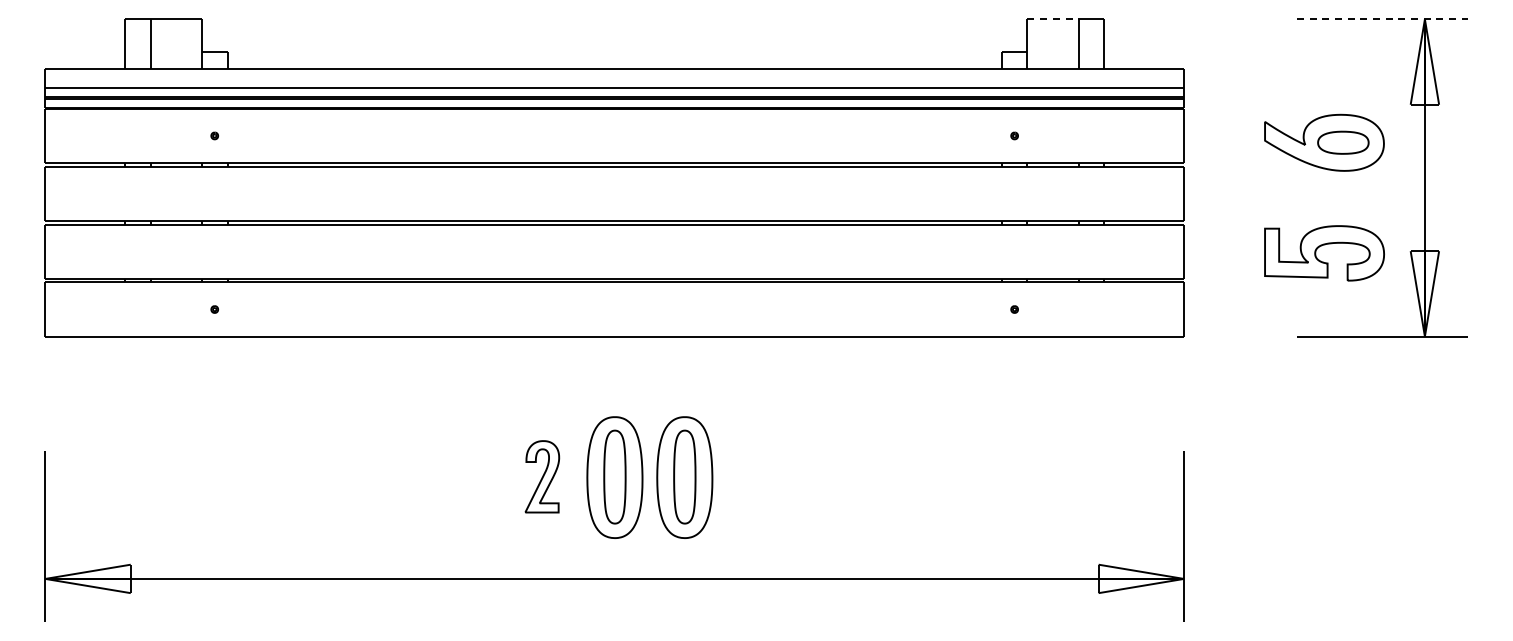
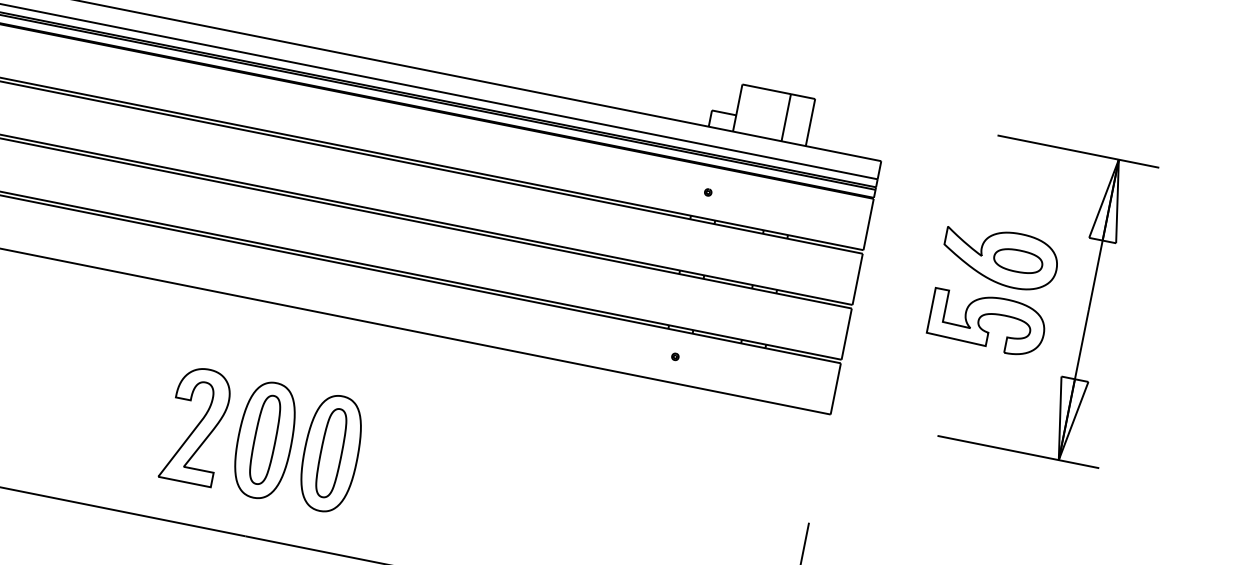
line: (1053, 19) -> (767, 89), dashed -> solid
line: (1382, 19) -> (1078, 151), dashed -> solid
part: (1321, 246) -> (985, 315), moved
part: (542, 476) -> (196, 425), size x1.67

